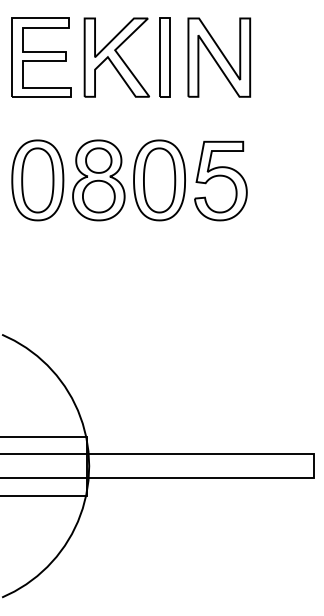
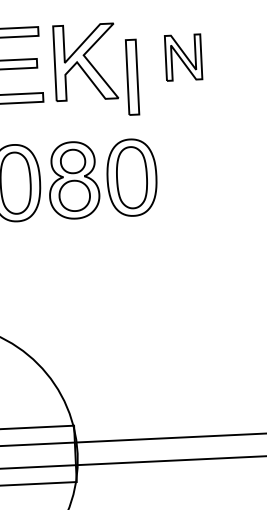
part: (164, 57) -> (131, 77), moved
part: (219, 57) -> (183, 57), size x0.6
part: (220, 180) -> (190, 175), removed

